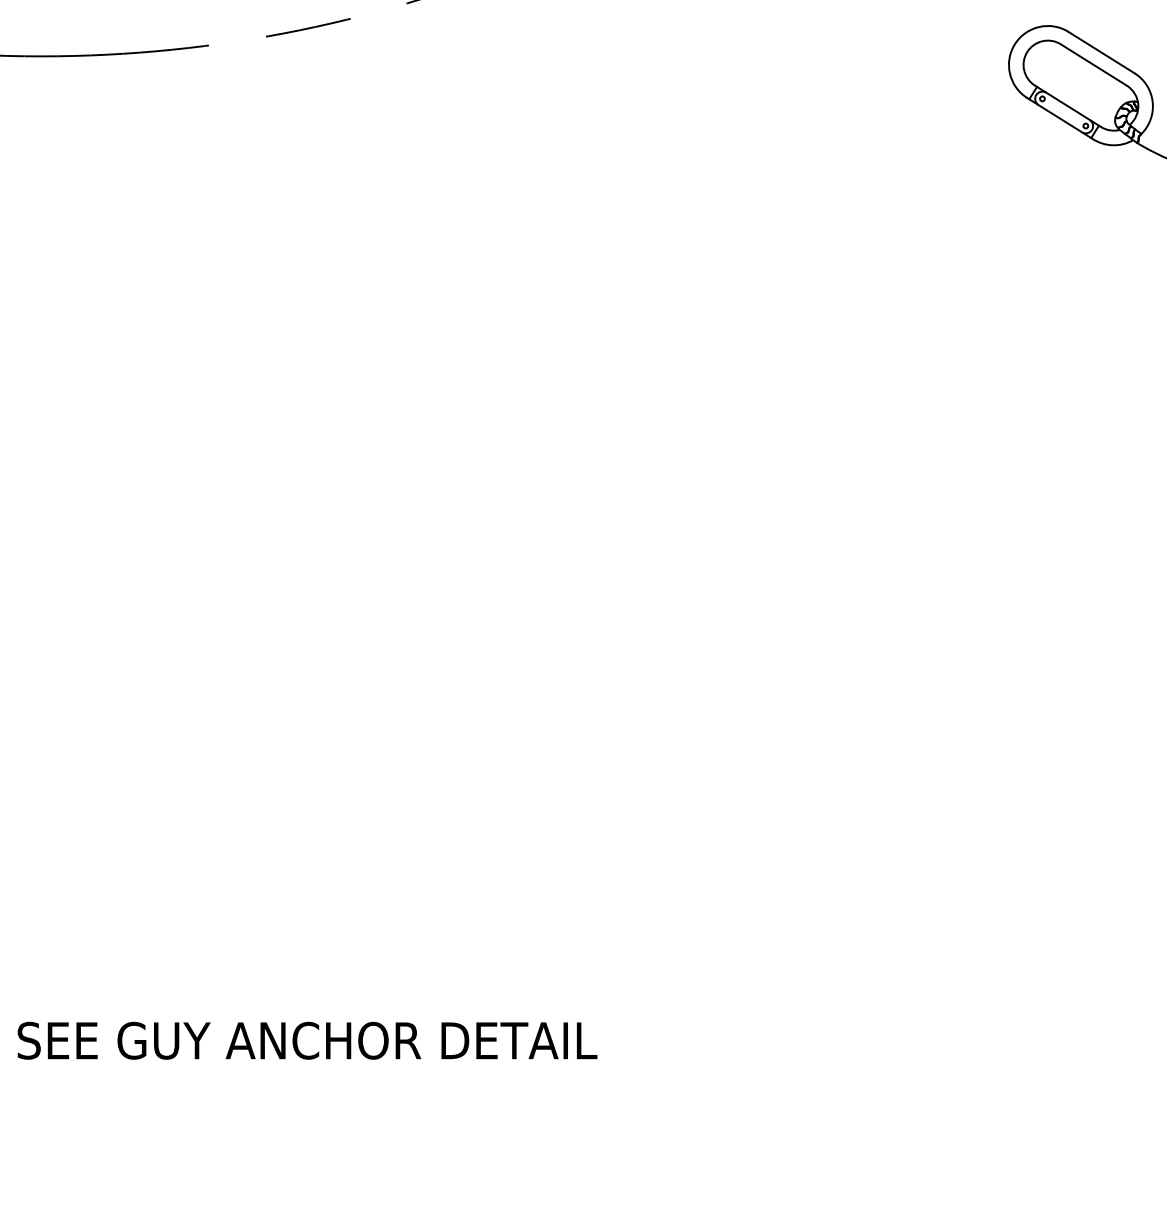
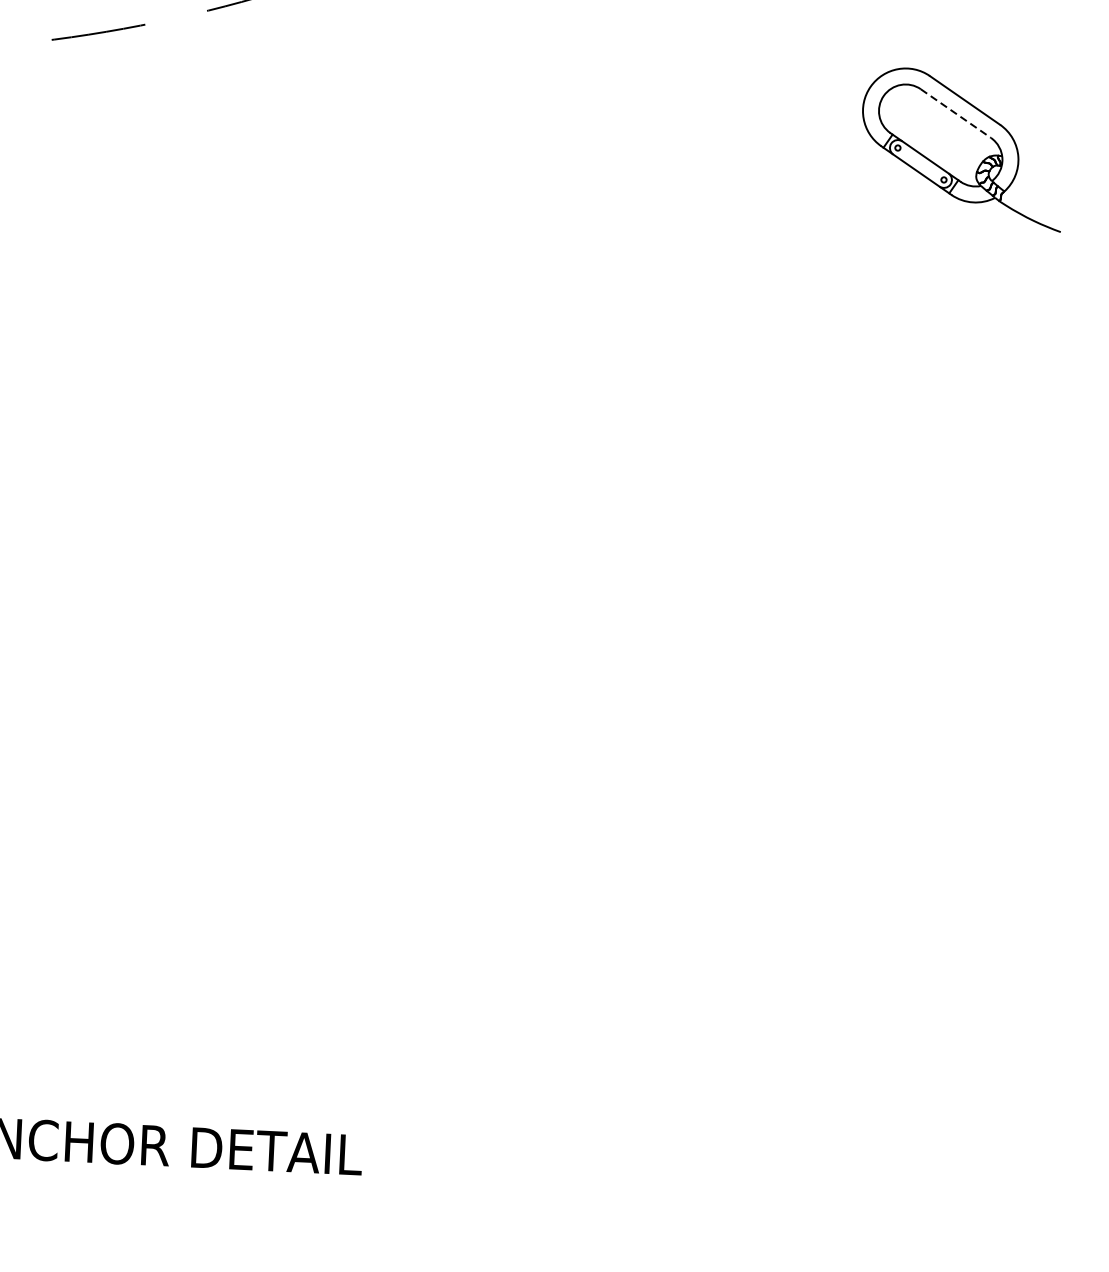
line: (1093, 65) -> (955, 114), solid -> dashed

